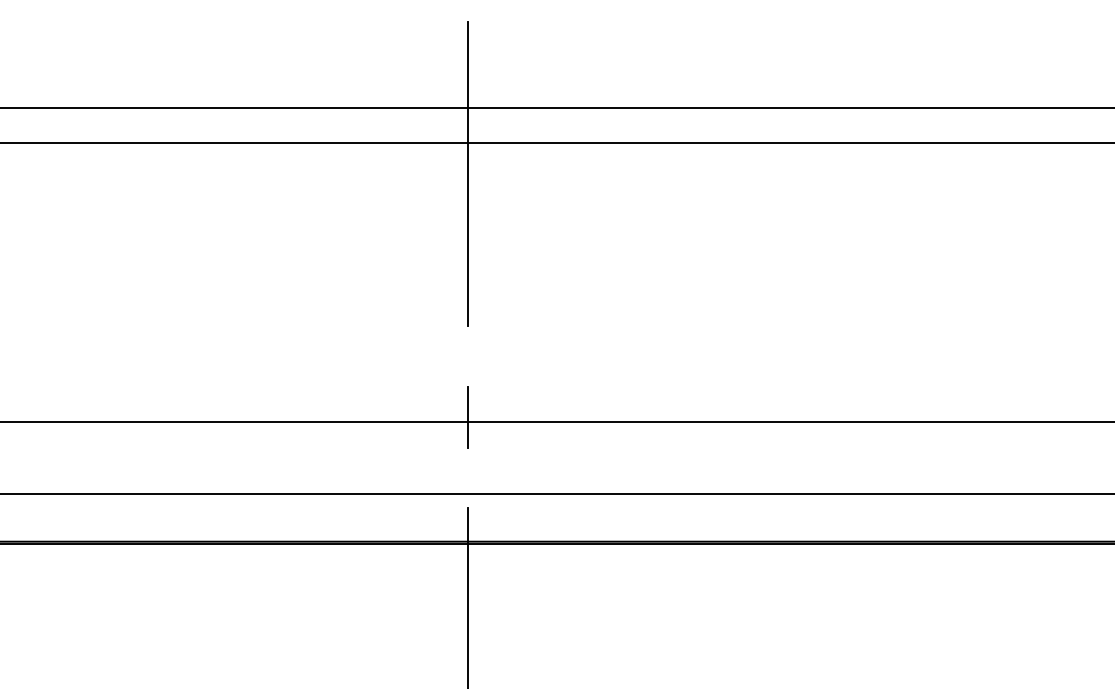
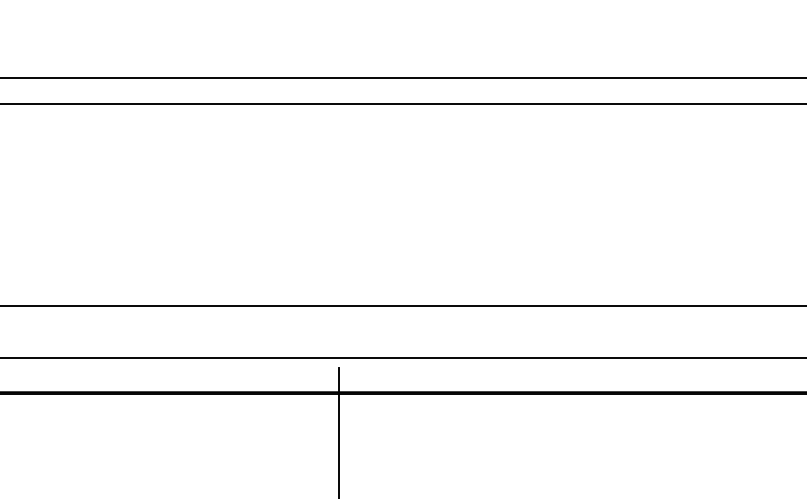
line: (467, 173) -> (338, 125), removed
line: (467, 417) -> (338, 302), removed

